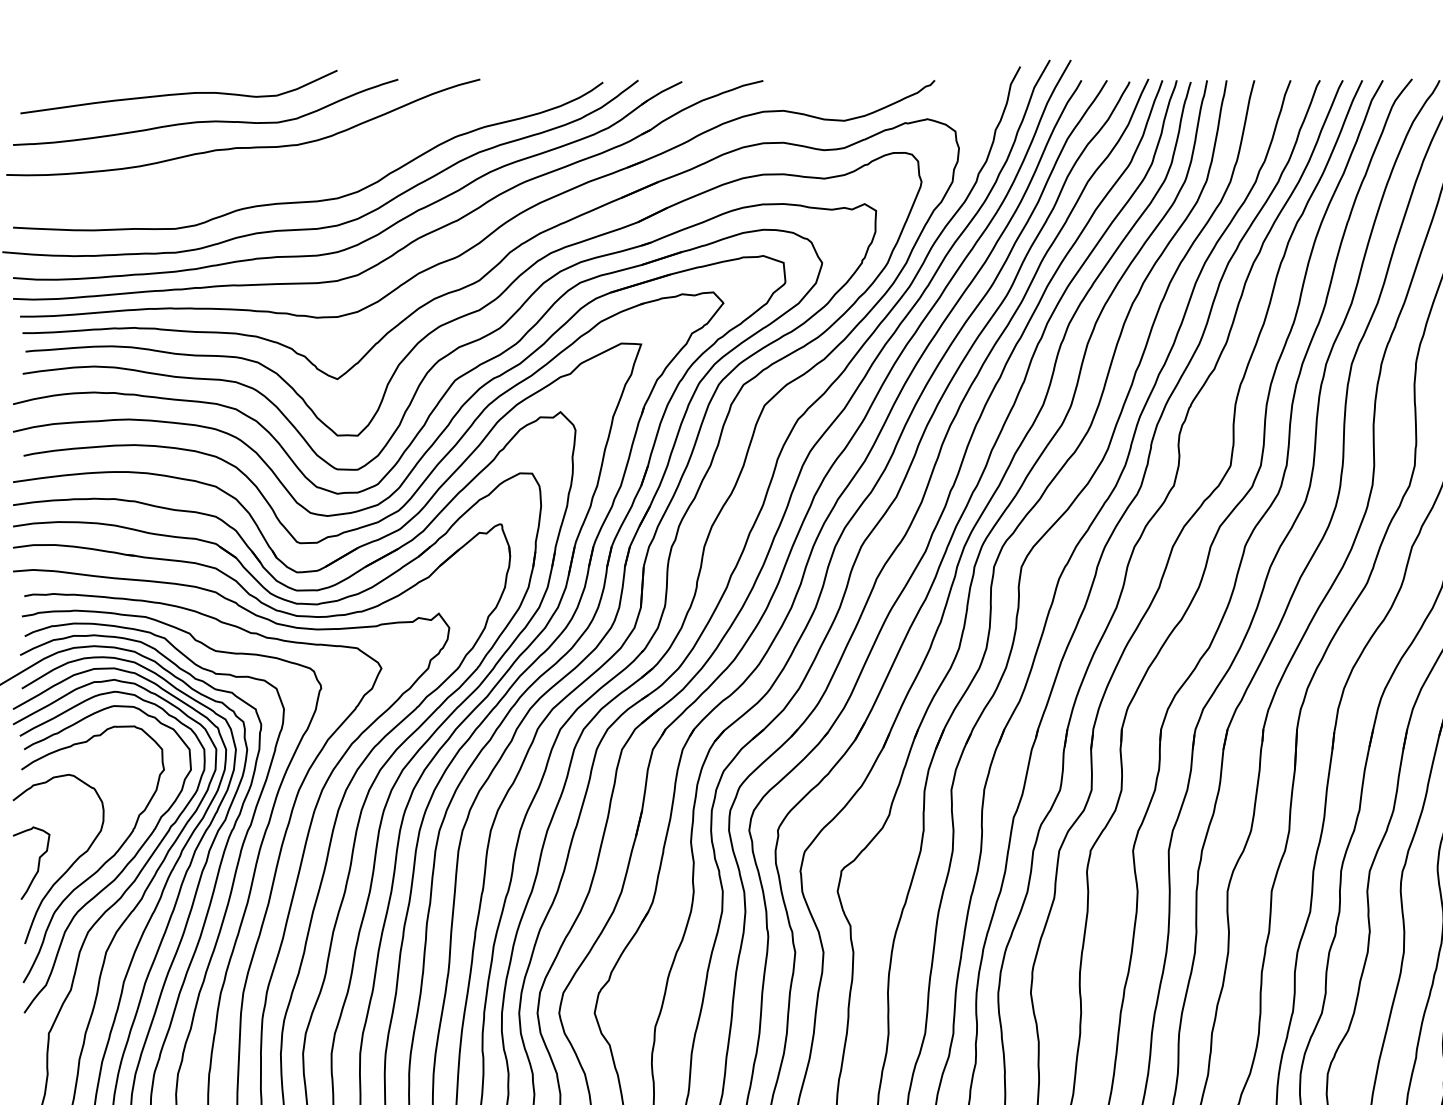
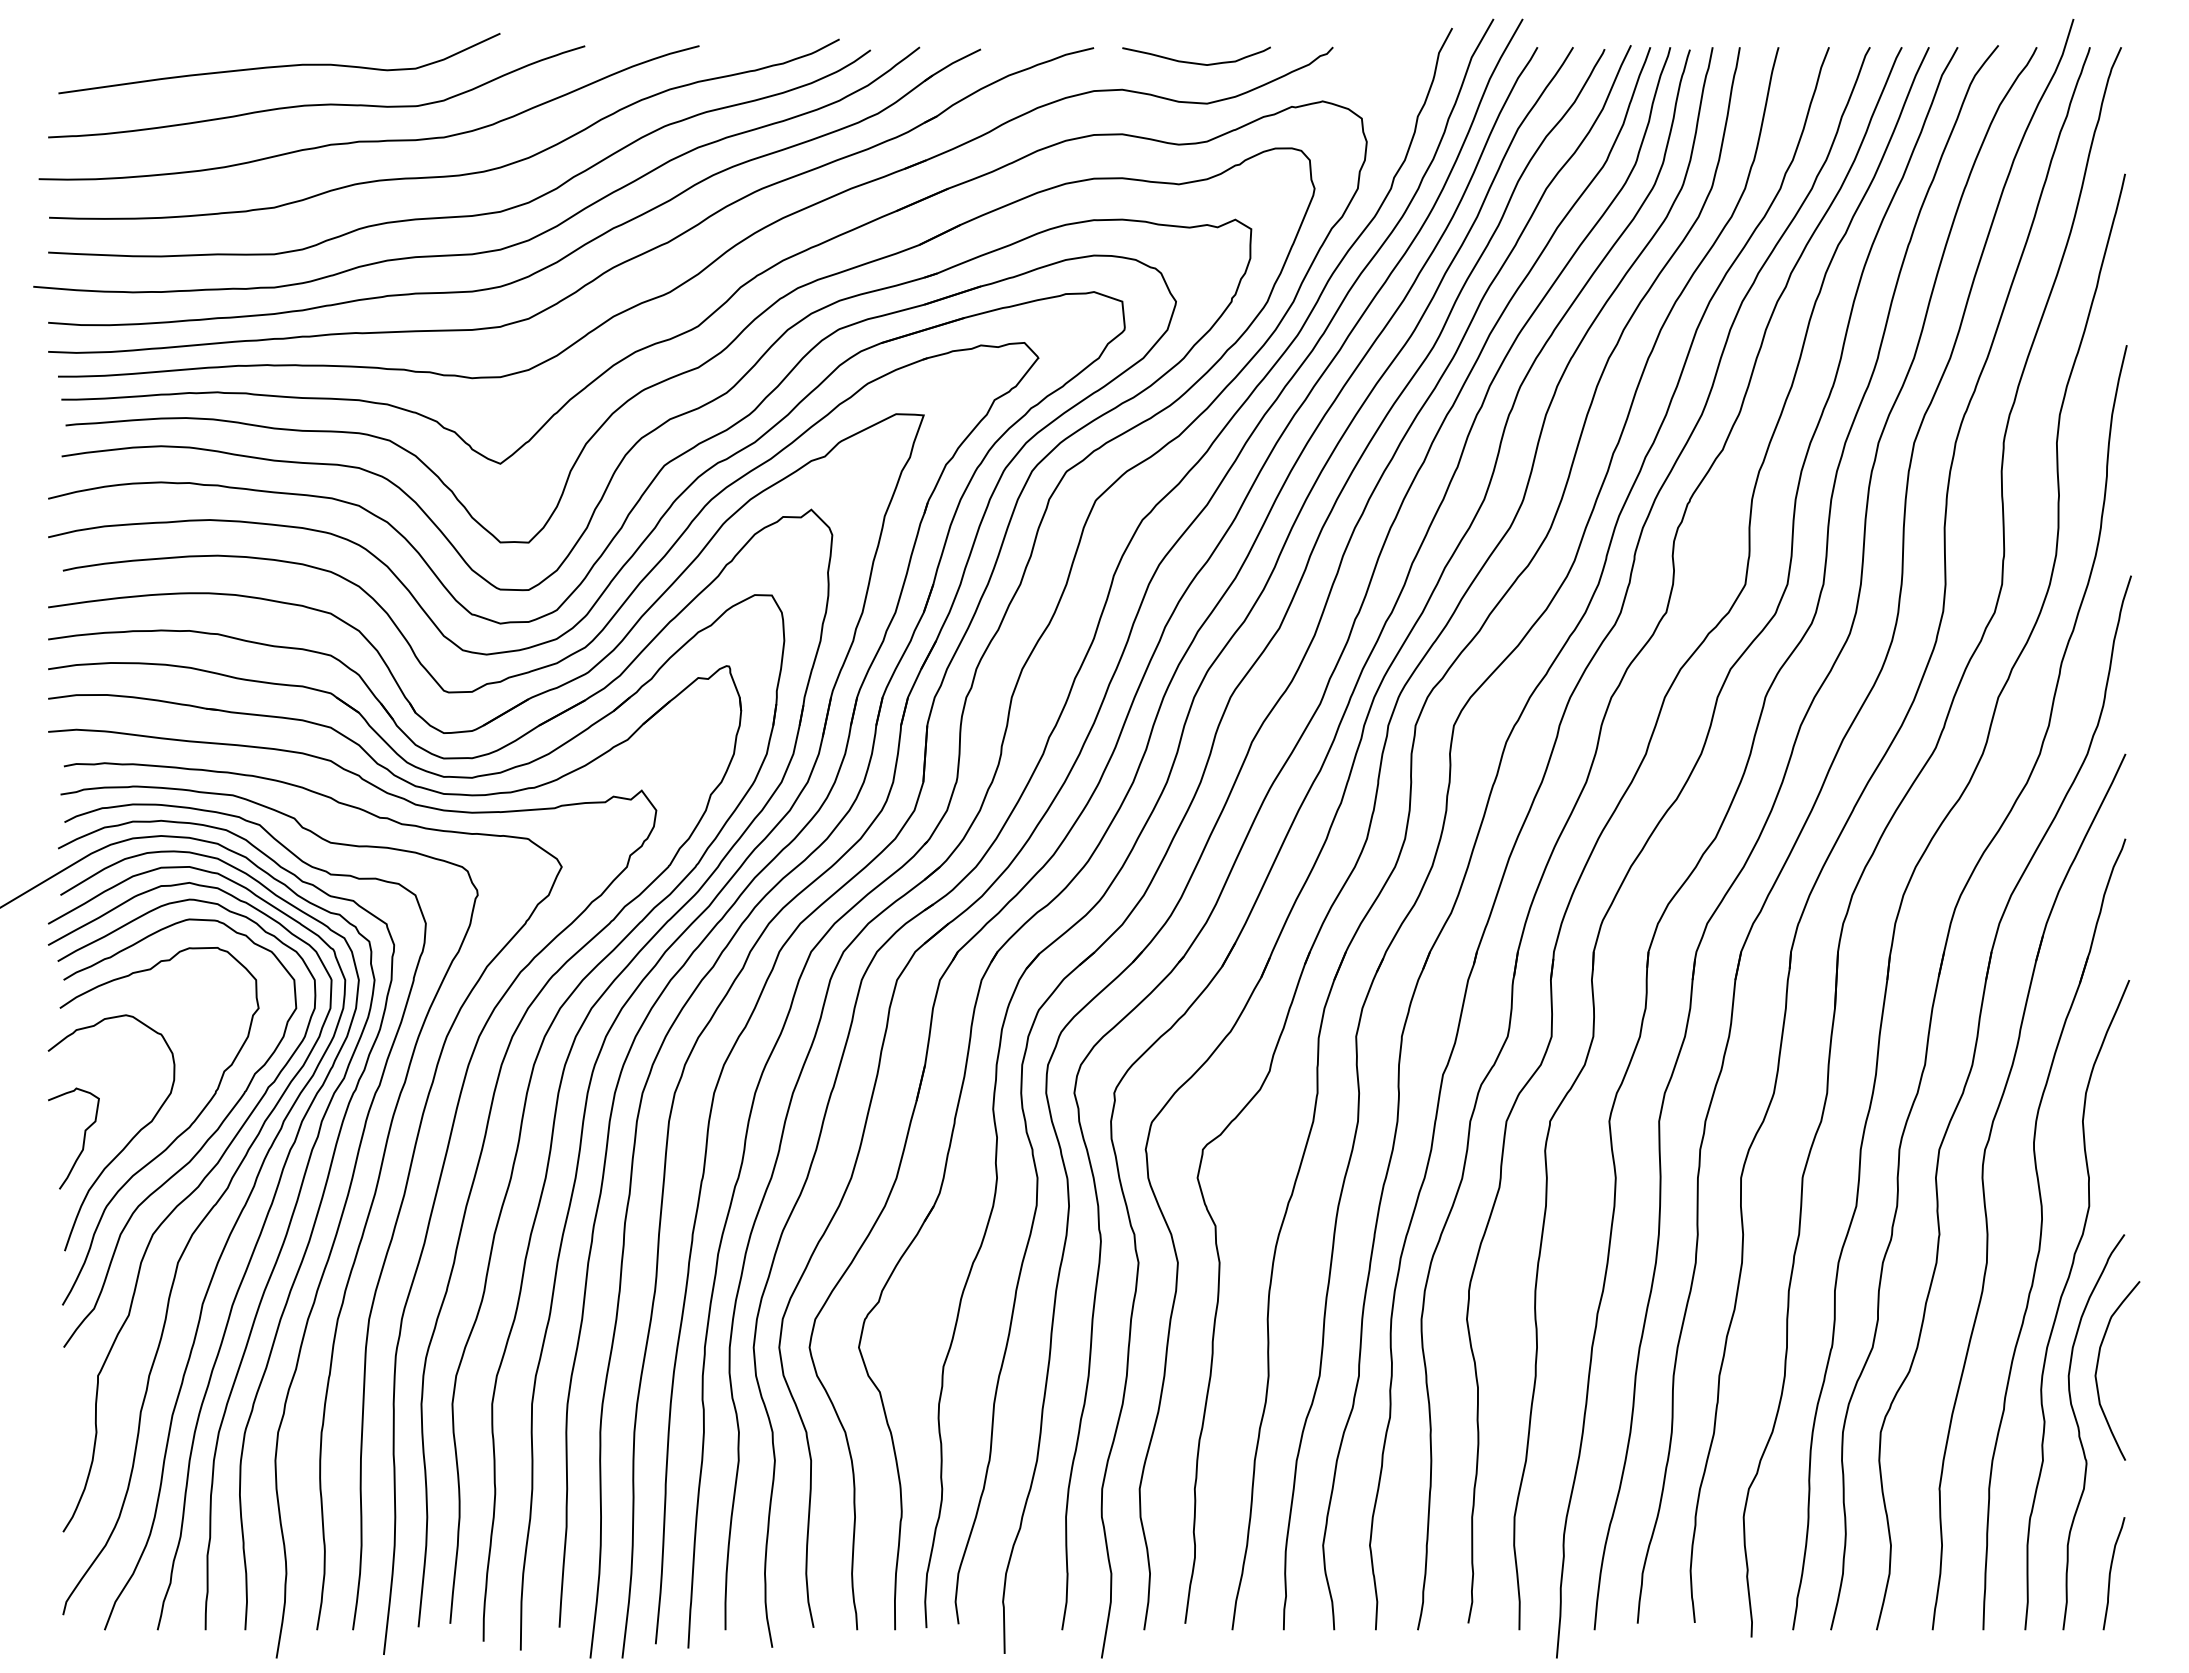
curve: (836, 91) -> (1196, 62), added
curve: (297, 172) -> (444, 175), added

